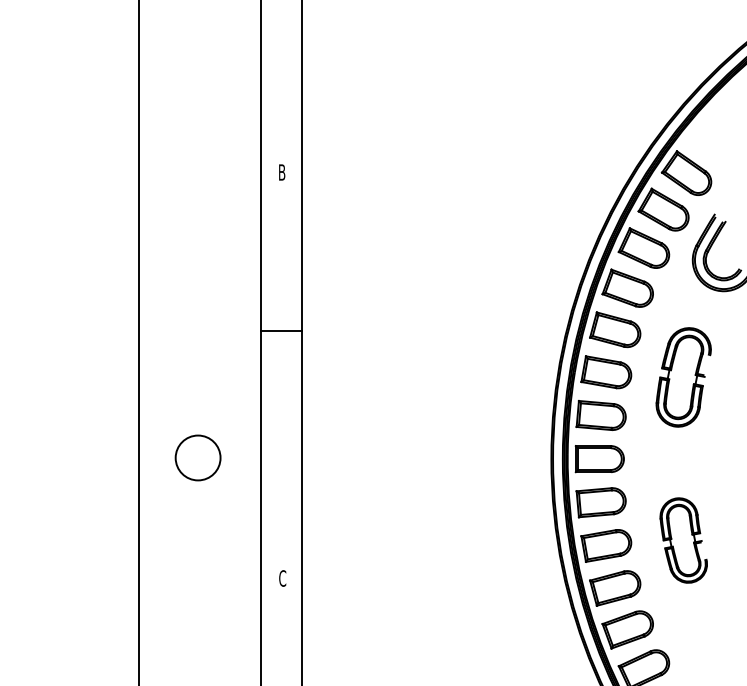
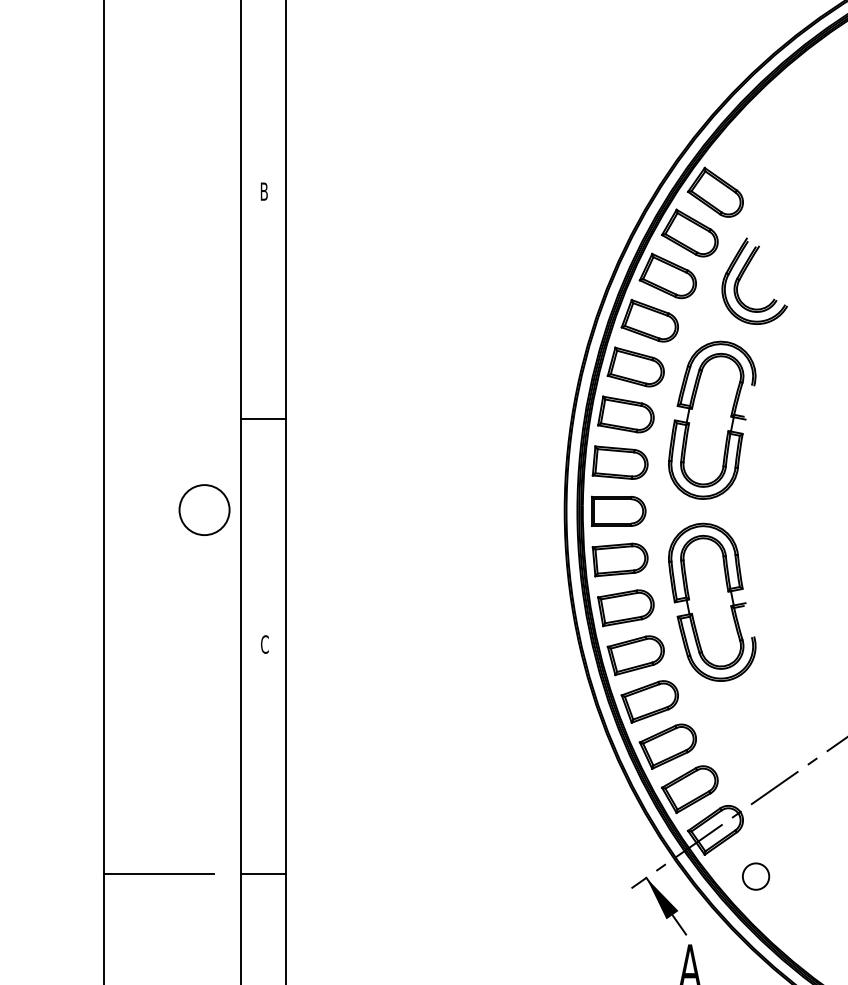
line: (281, 331) -> (263, 419), moved
part: (683, 376) -> (712, 419), size x1.43
circle: (198, 457) -> (204, 509), moved
part: (683, 539) -> (712, 601), size x1.67

